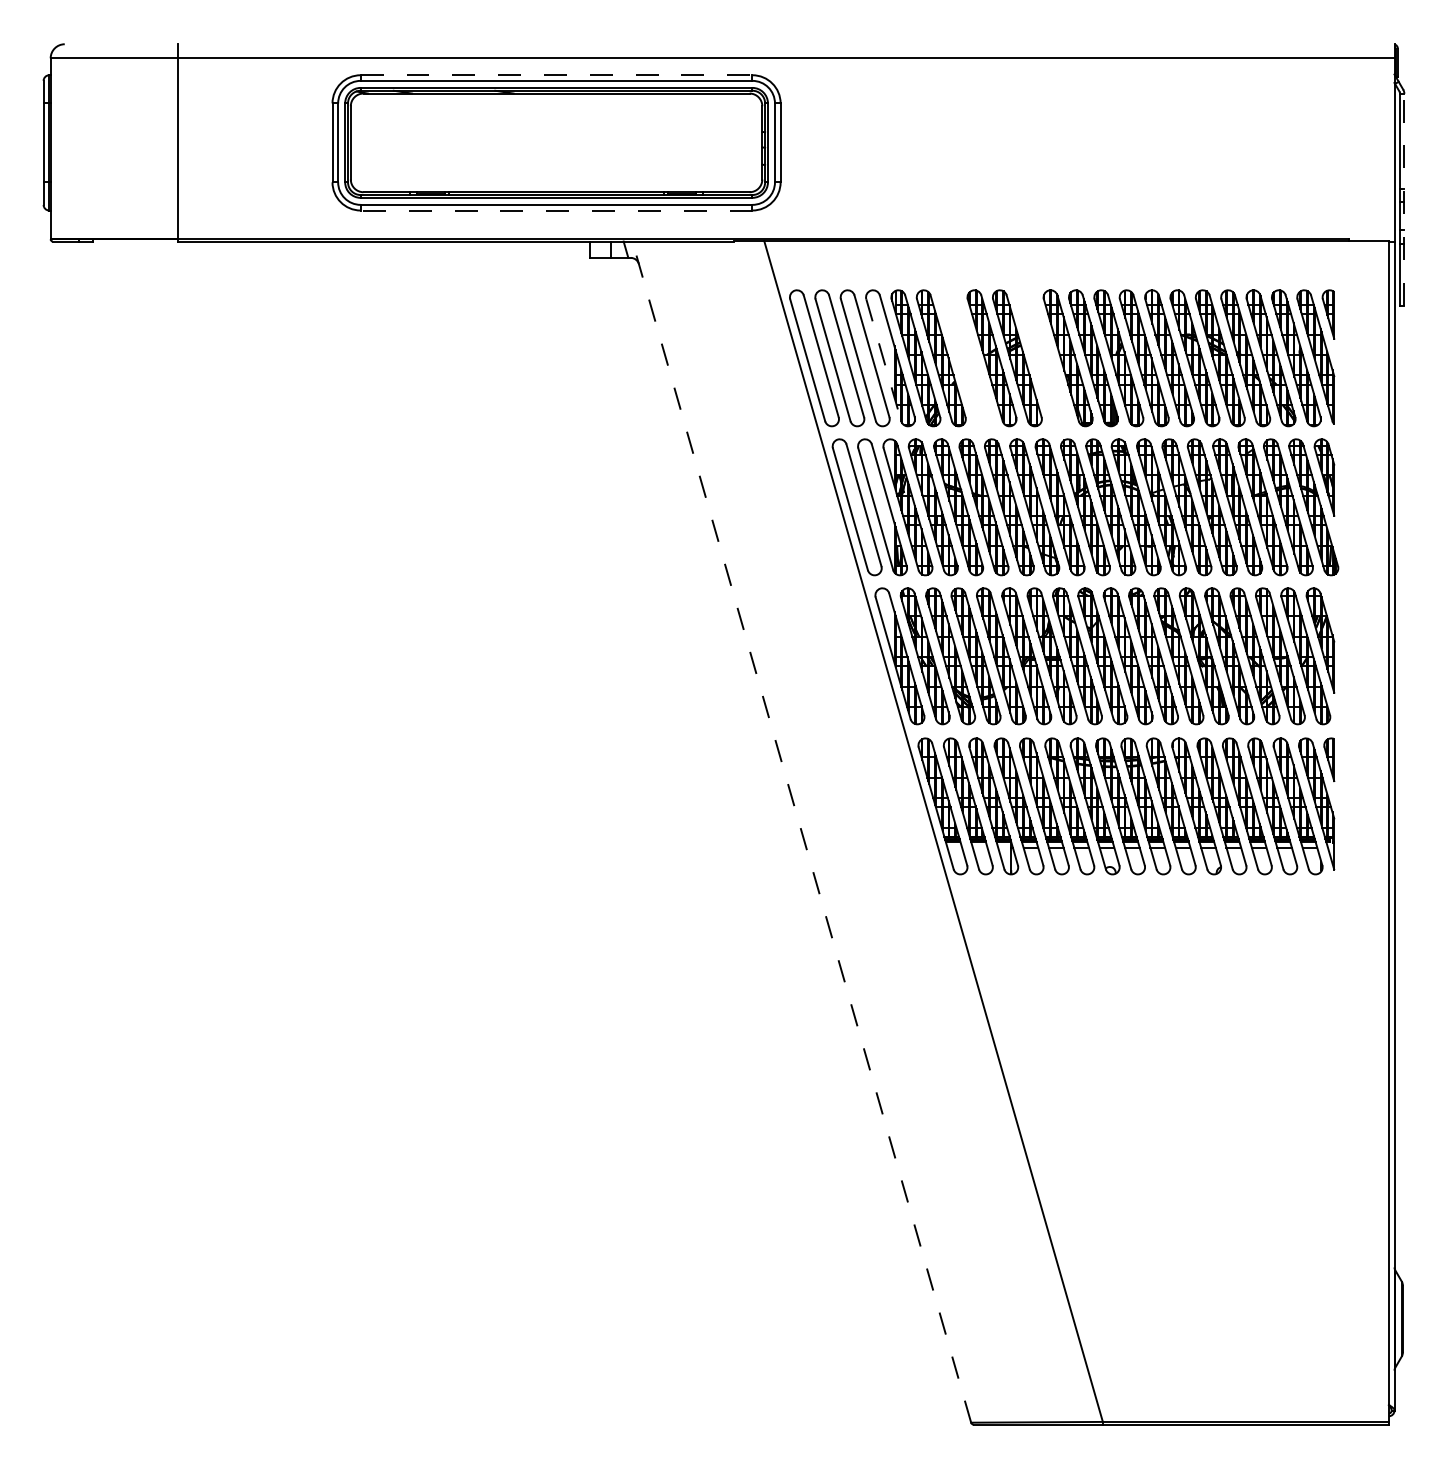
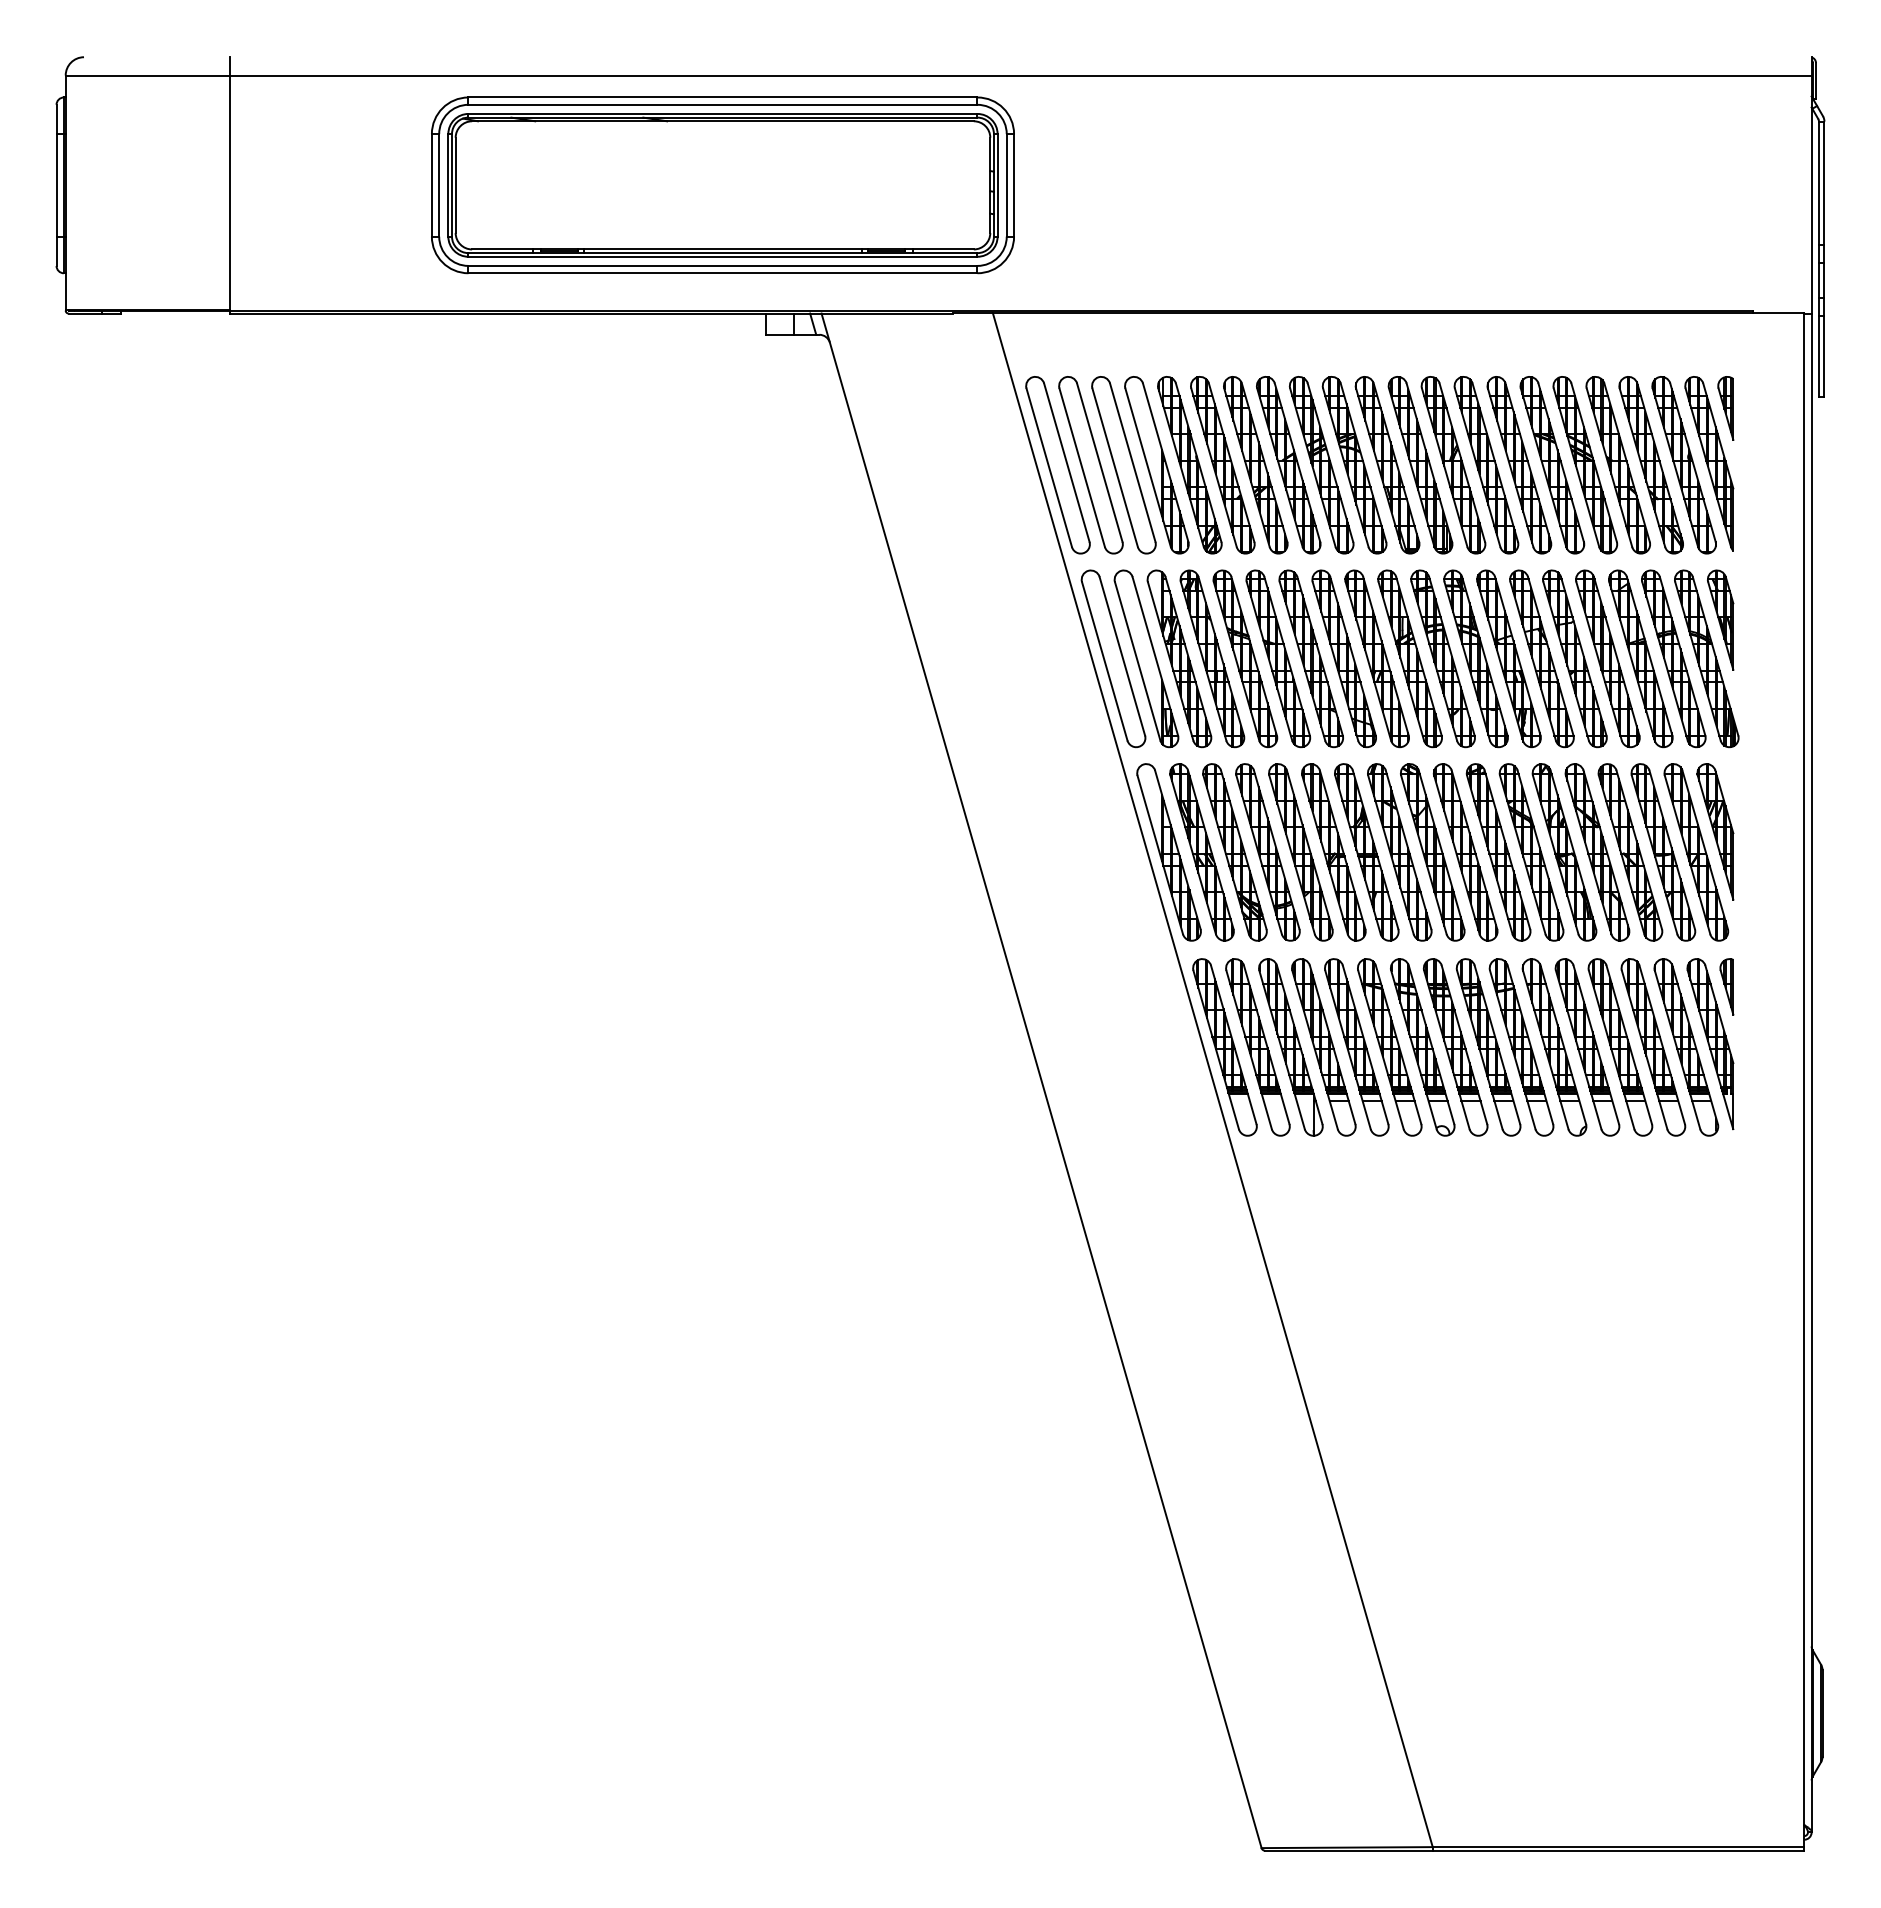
line: (556, 75) -> (723, 97), dashed -> solid
line: (1404, 199) -> (1824, 259), dashed -> solid
line: (556, 210) -> (722, 273), dashed -> solid
part: (966, 358) -> (1255, 465), added
part: (1042, 358) -> (1354, 465), added
line: (884, 360) -> (1148, 468), dashed -> solid
line: (801, 831) -> (1041, 1080), dashed -> solid

